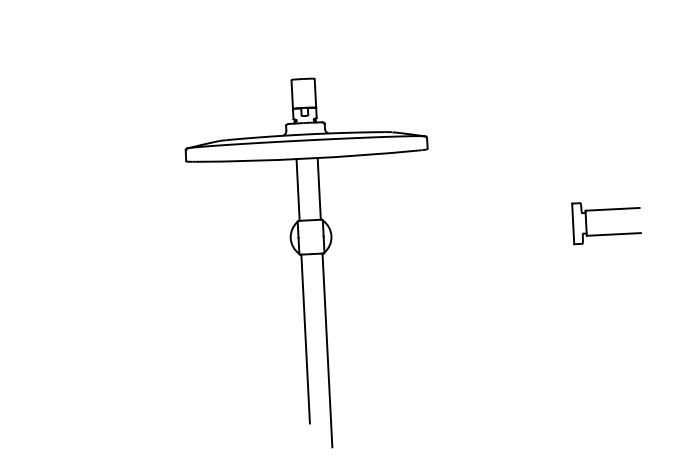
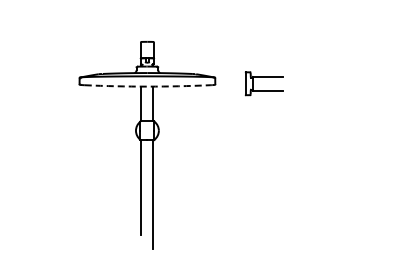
arc: (307, 158) -> (147, 86), solid -> dashed
part: (604, 221) -> (263, 83), moved

